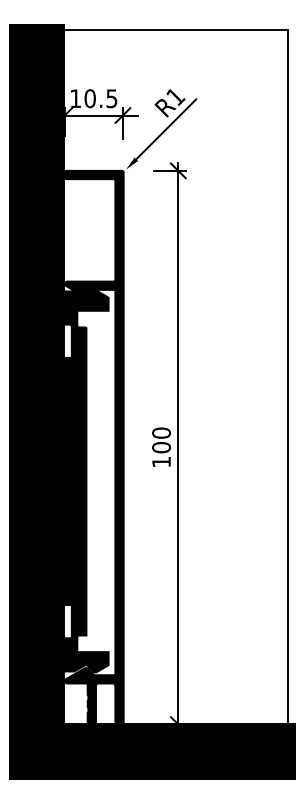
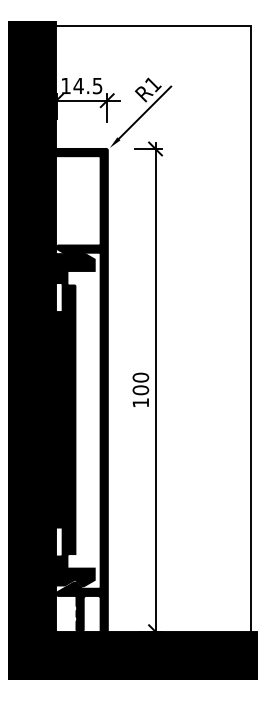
text: (89, 98) -> (78, 85), 10.5 -> 14.5

